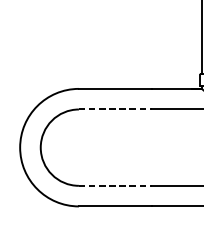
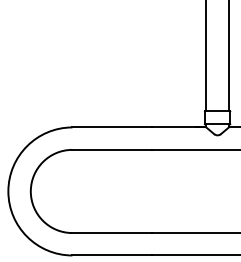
line: (115, 109) -> (112, 149), dashed -> solid
line: (115, 186) -> (112, 233), dashed -> solid

